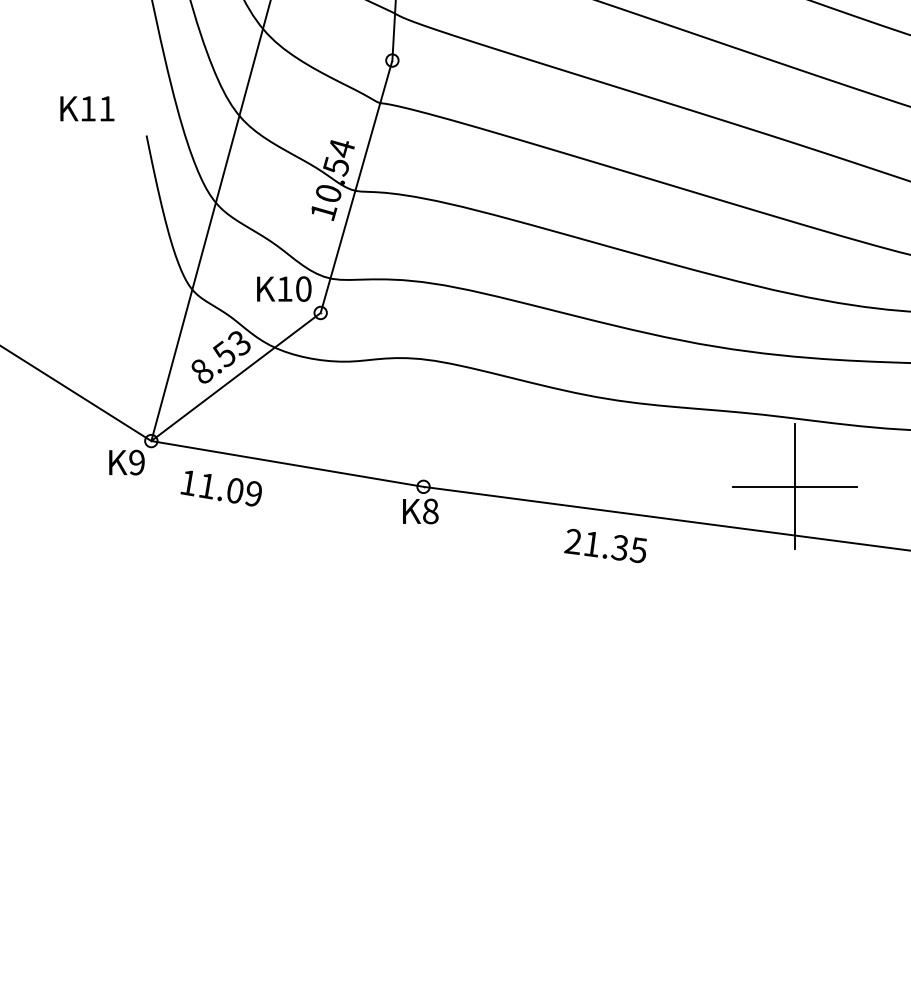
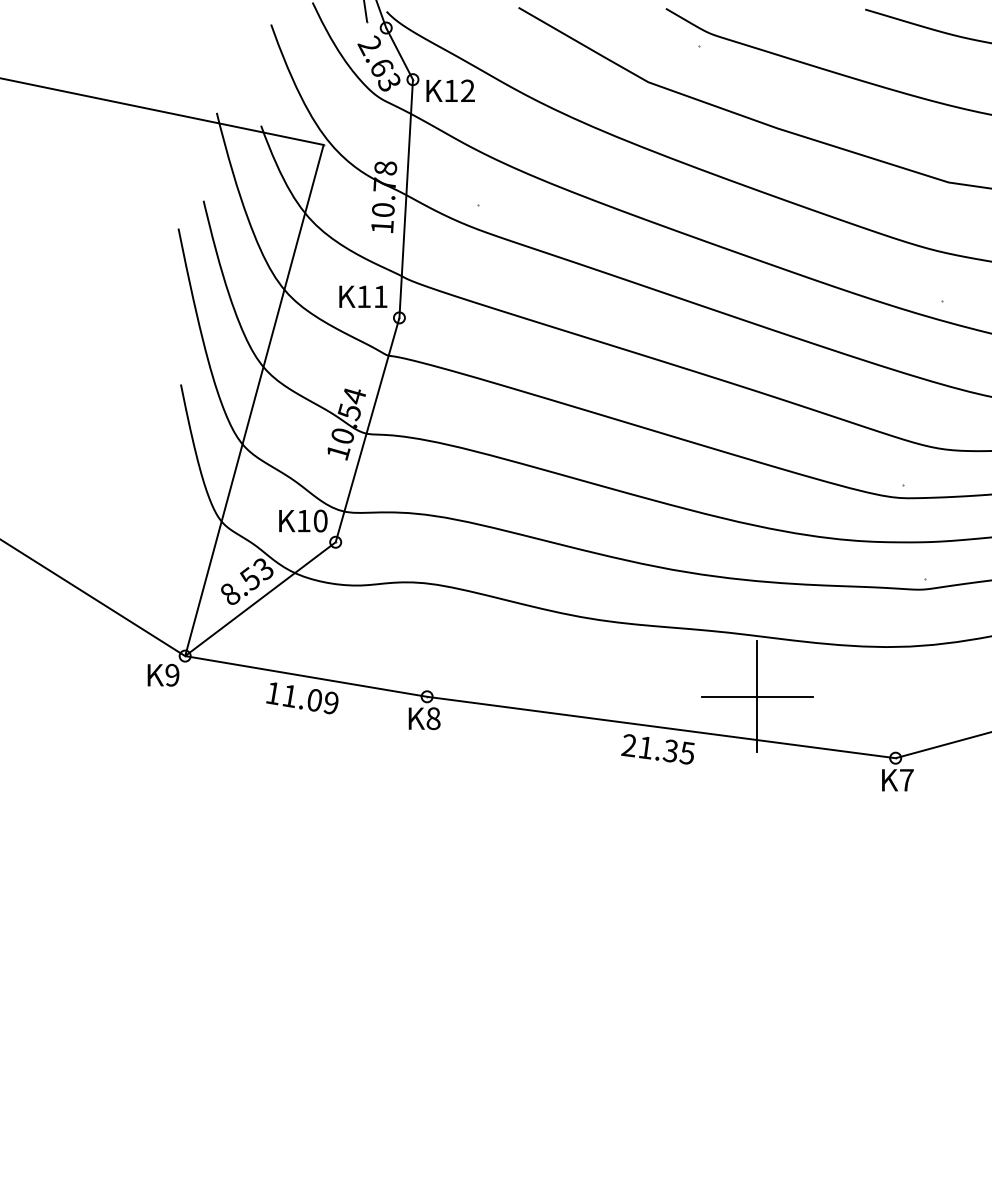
text: (87, 108) -> (363, 296), moved
text: (221, 488) -> (302, 698), moved
text: (605, 546) -> (657, 749), moved

